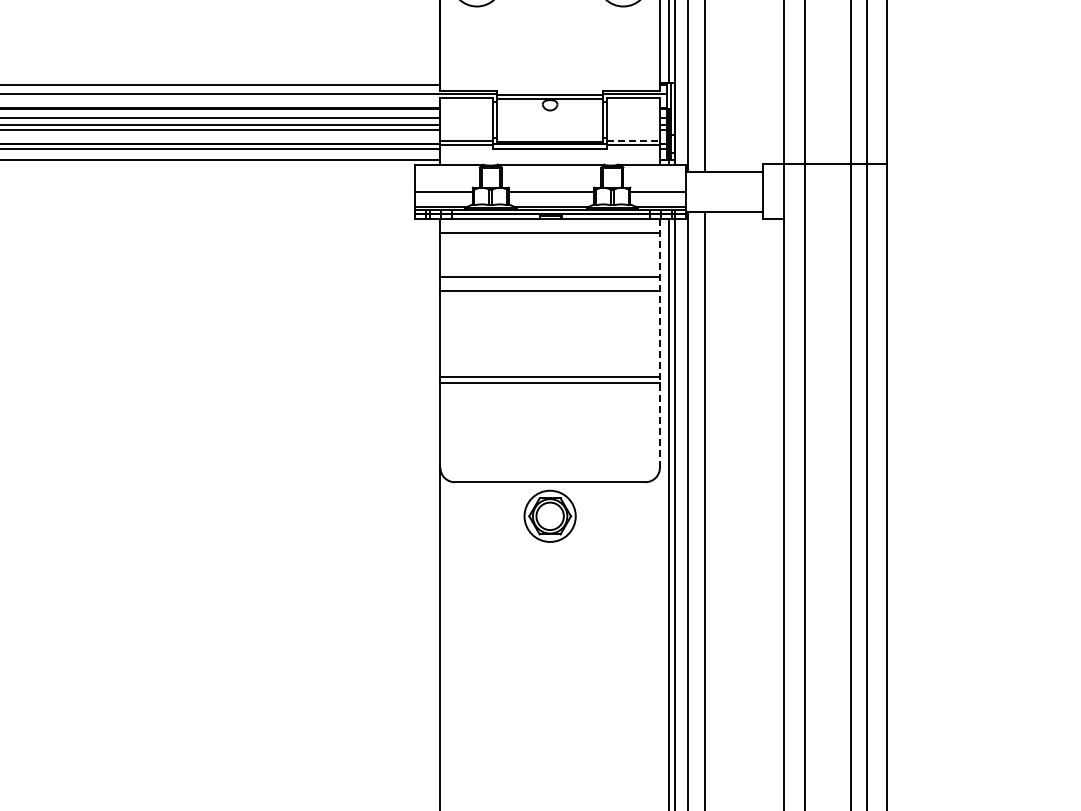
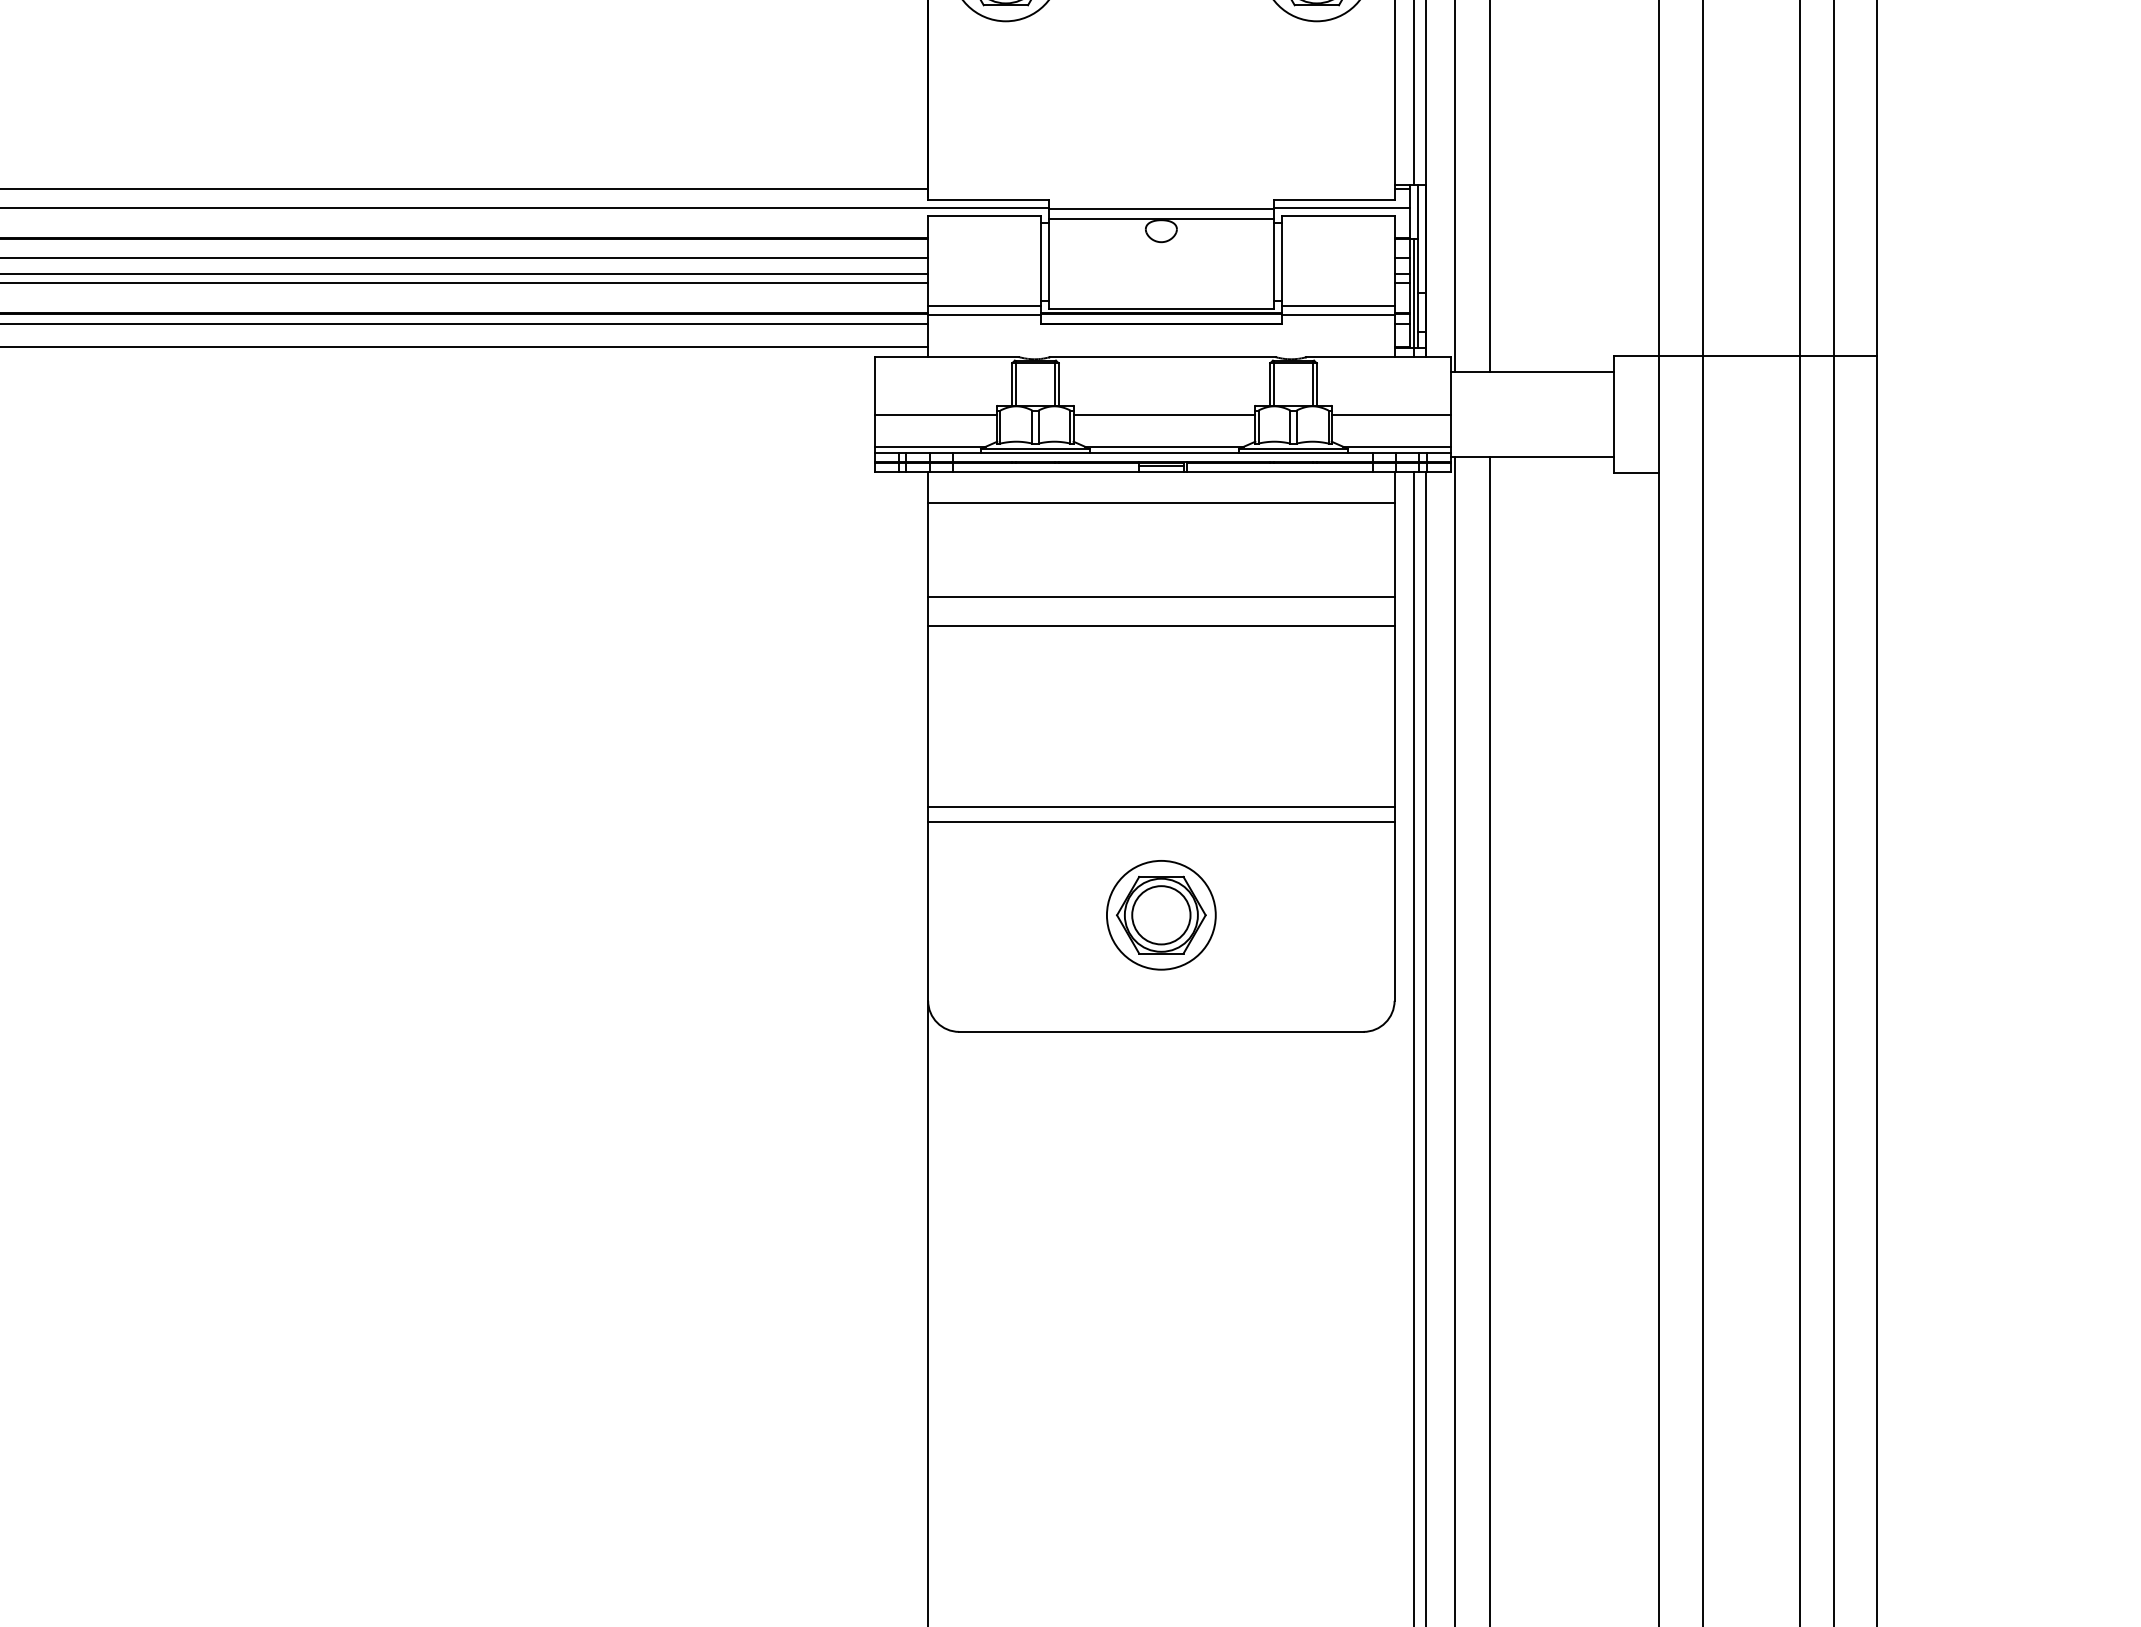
line: (633, 140) -> (1338, 305), dashed -> solid
line: (659, 342) -> (1393, 735), dashed -> solid
part: (549, 515) -> (1159, 913), moved

